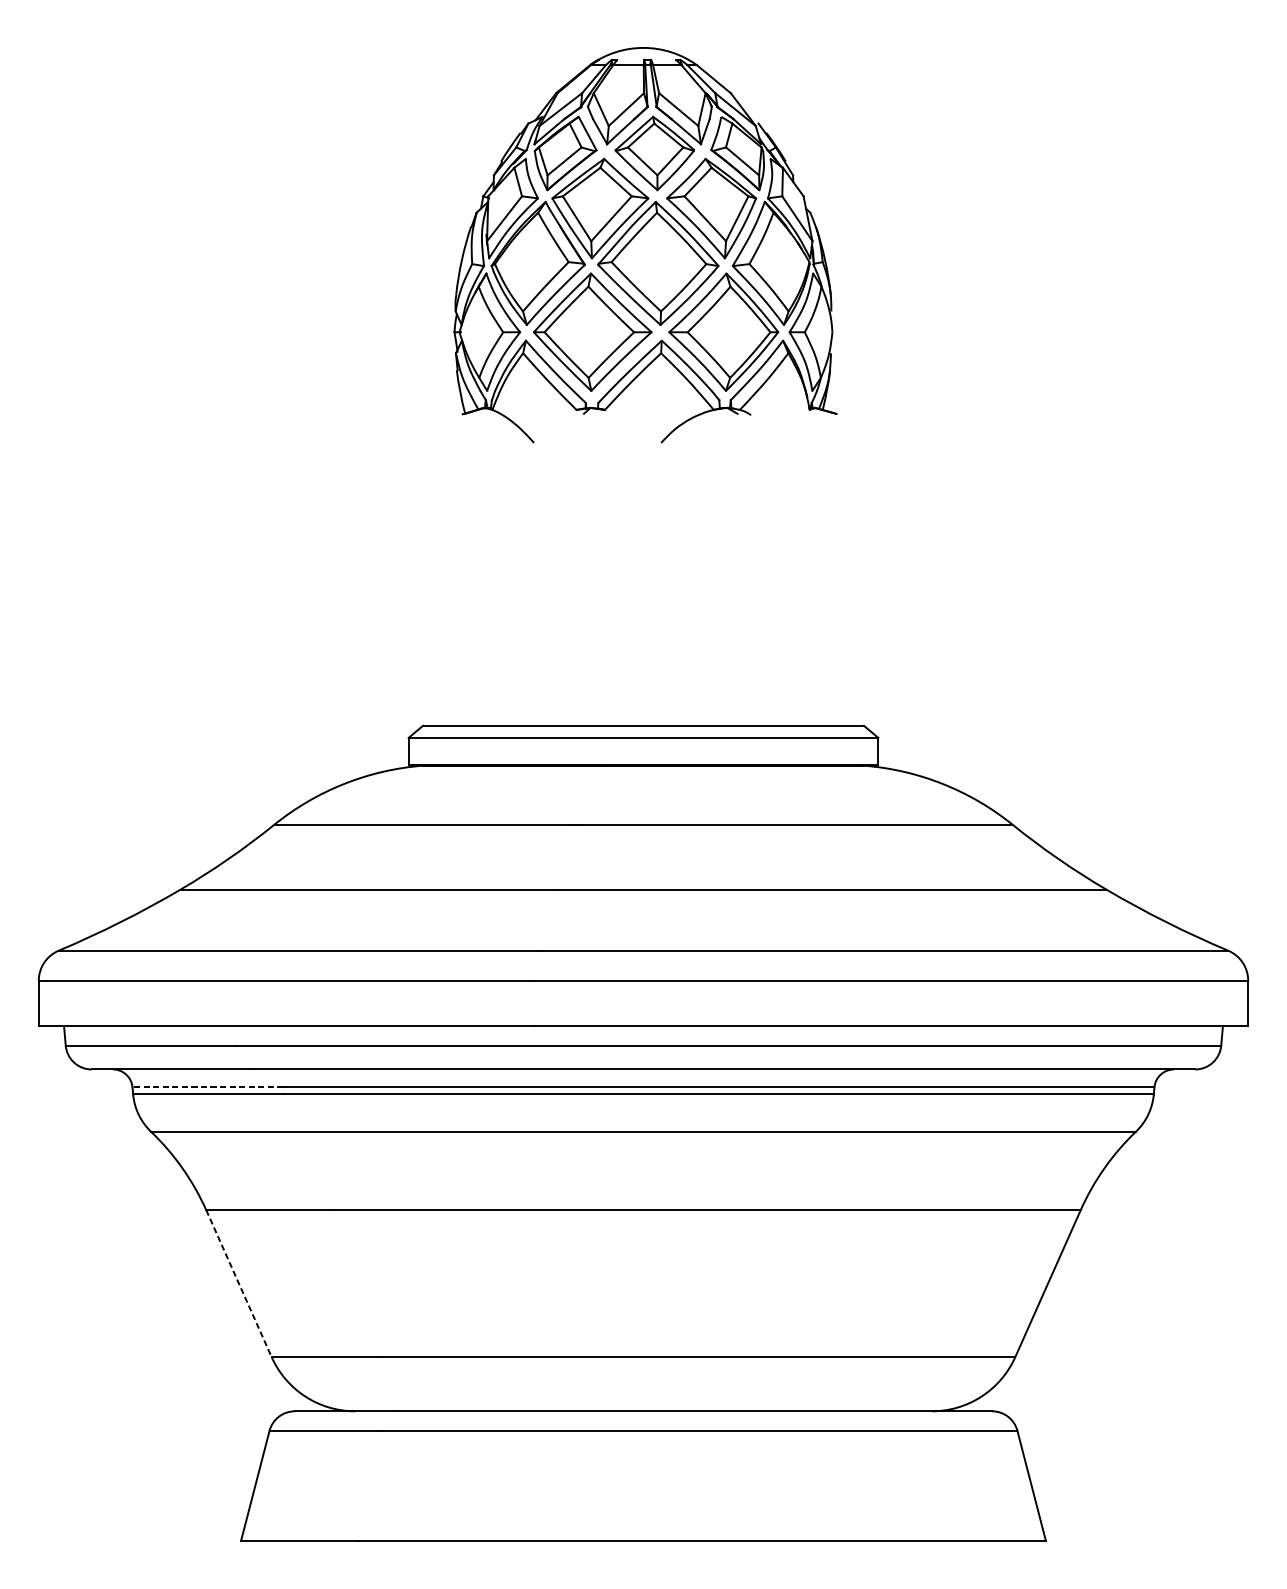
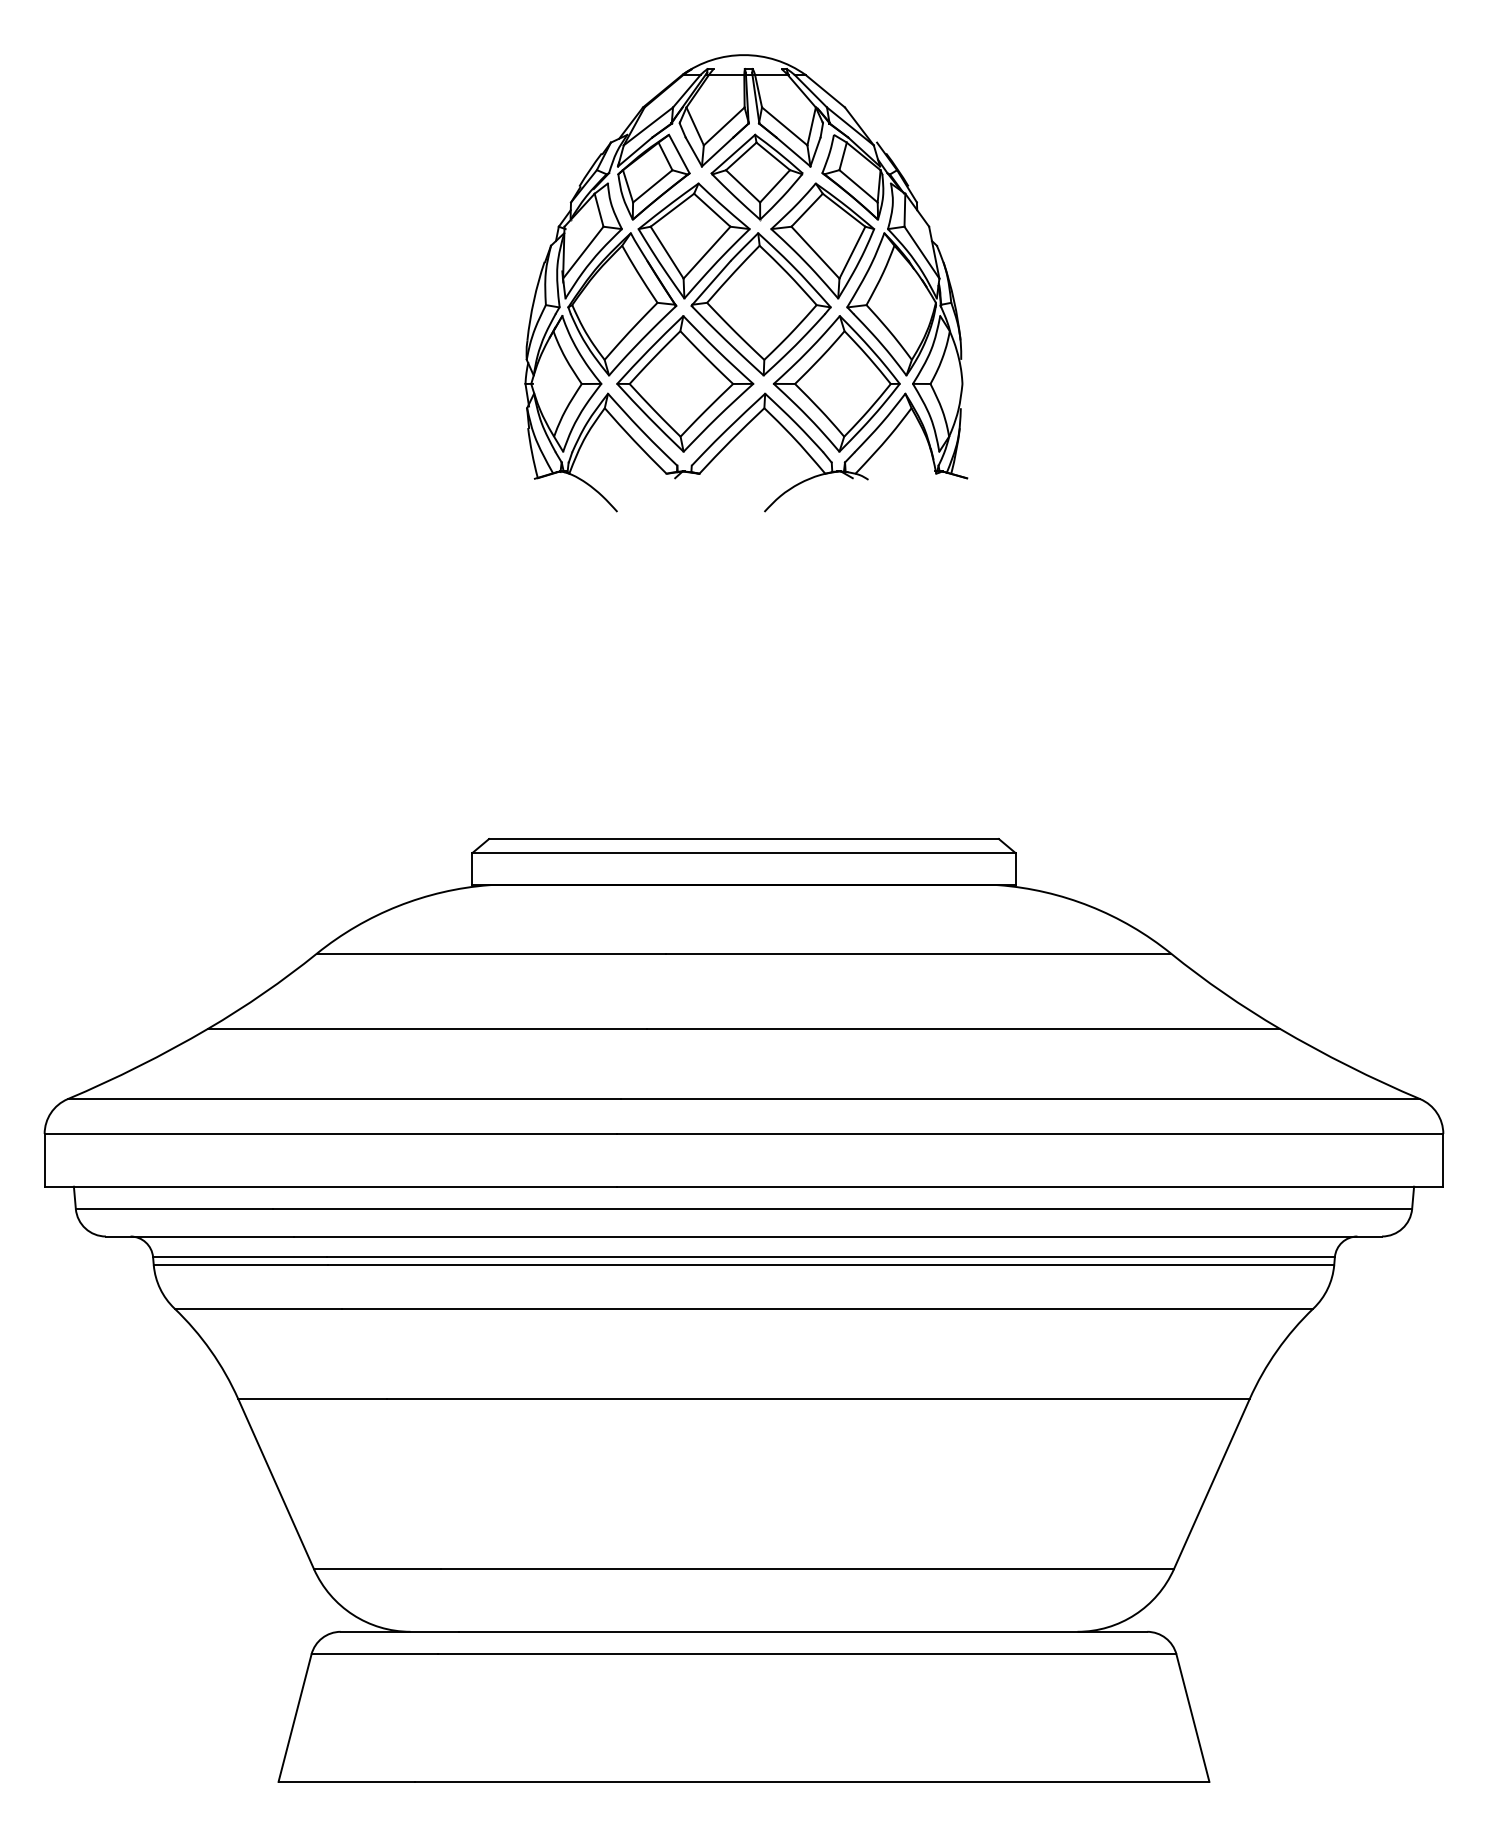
line: (207, 1087) -> (239, 1257), dashed -> solid
line: (239, 1283) -> (276, 1484), dashed -> solid

